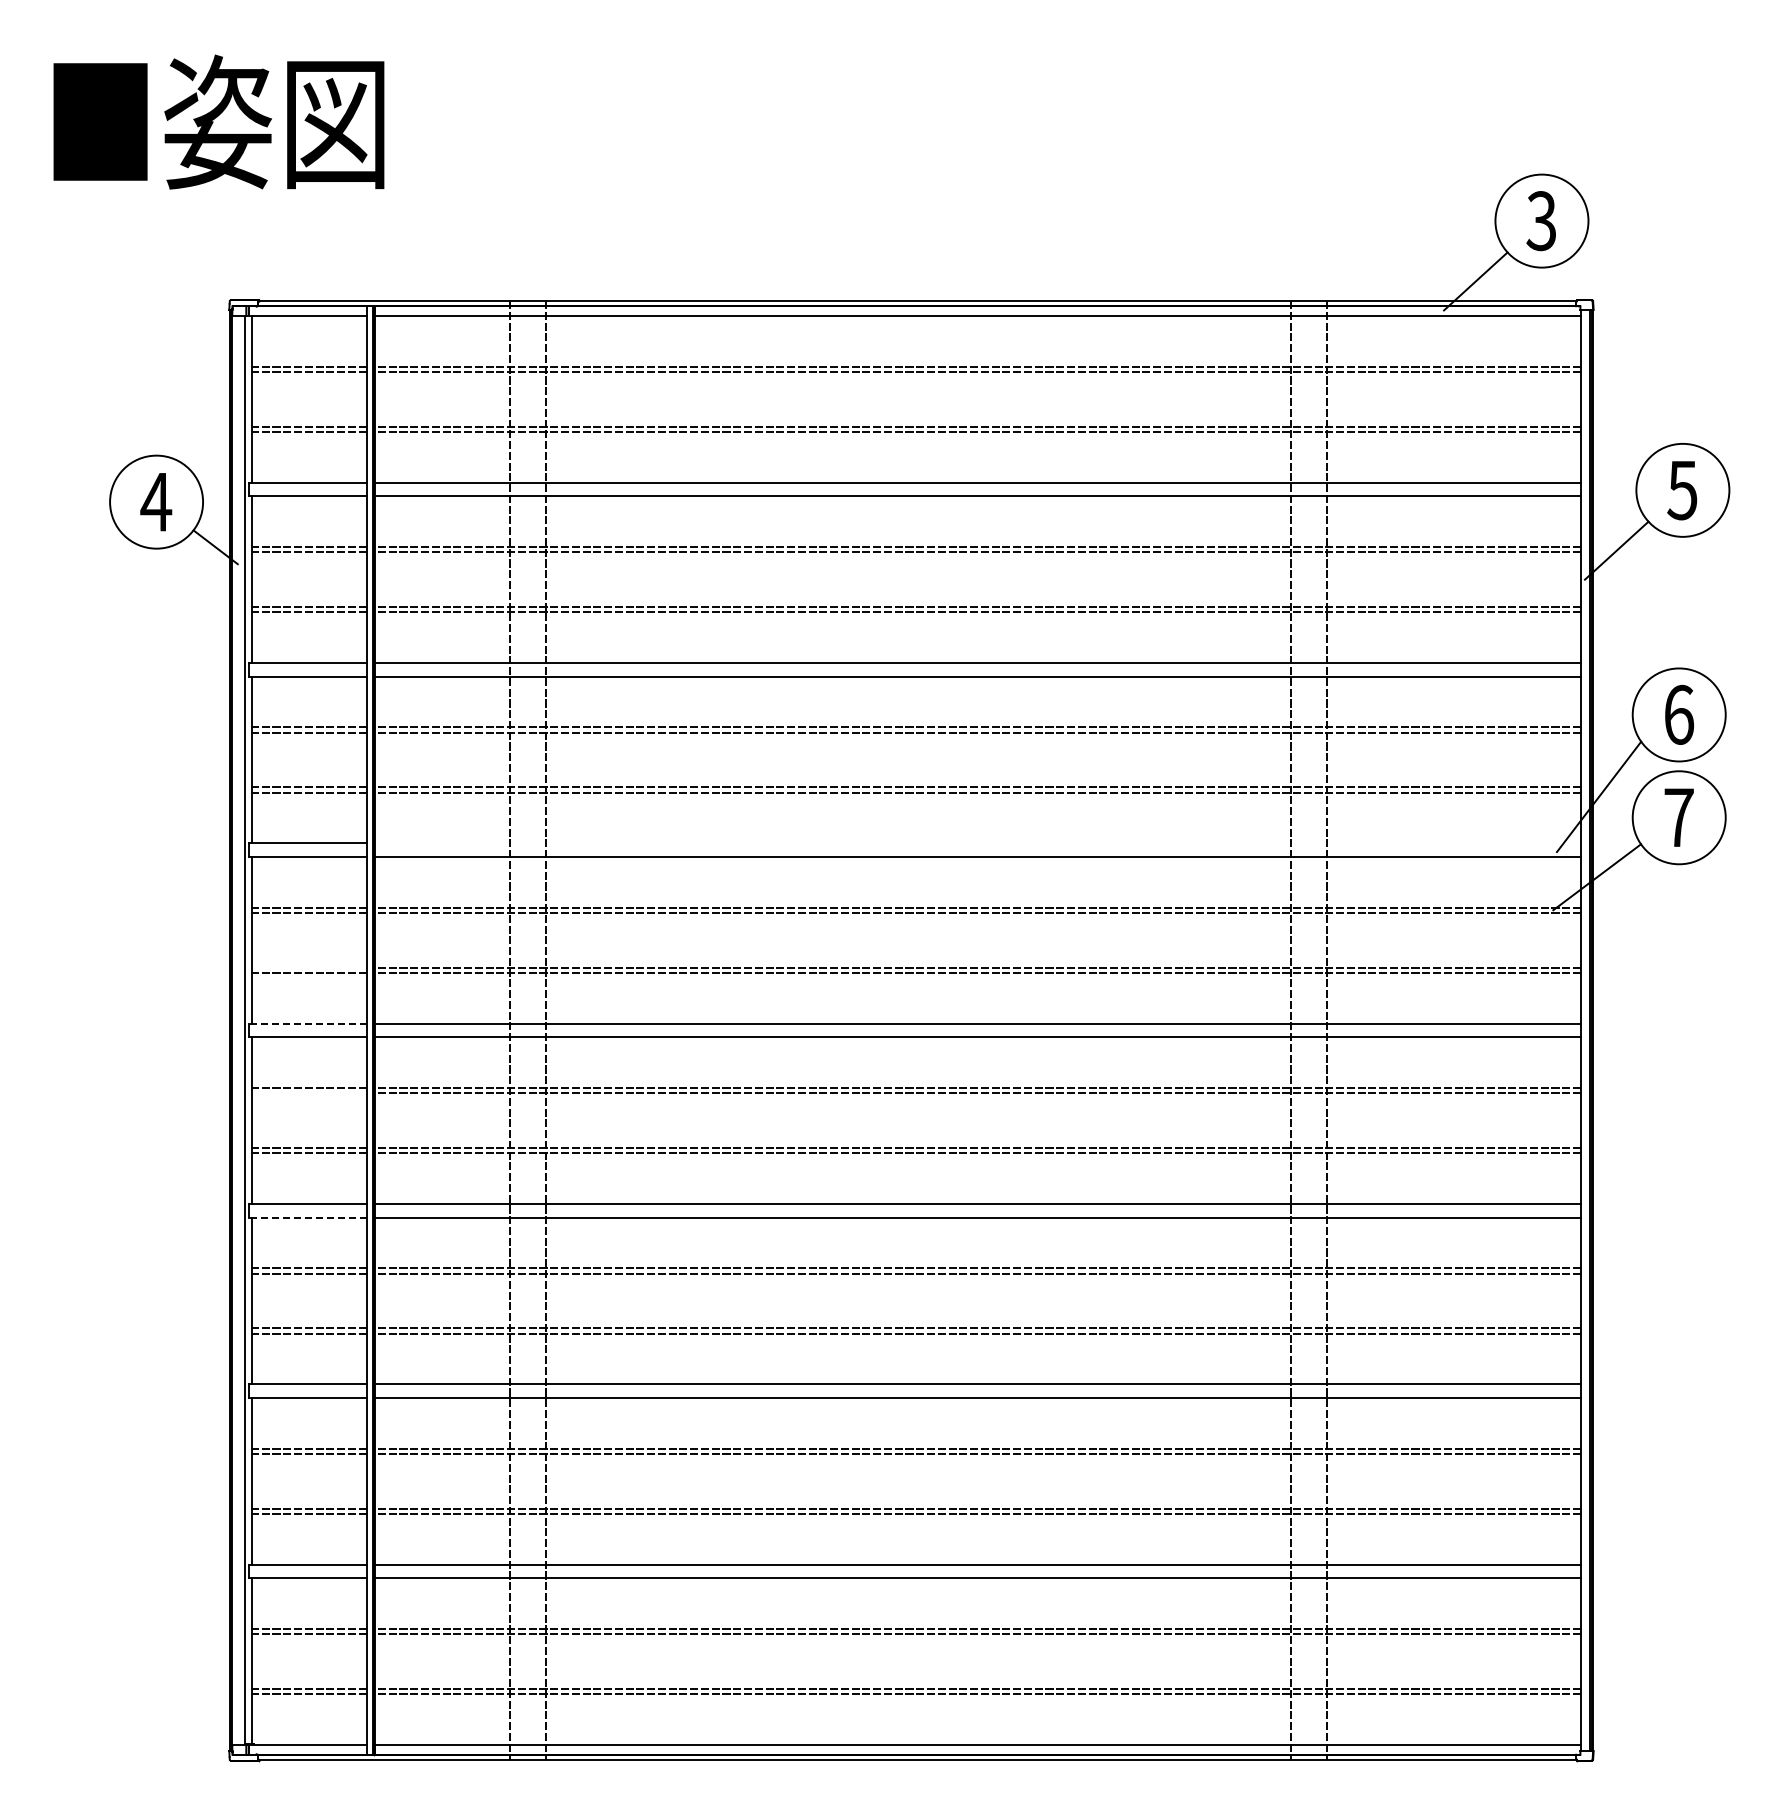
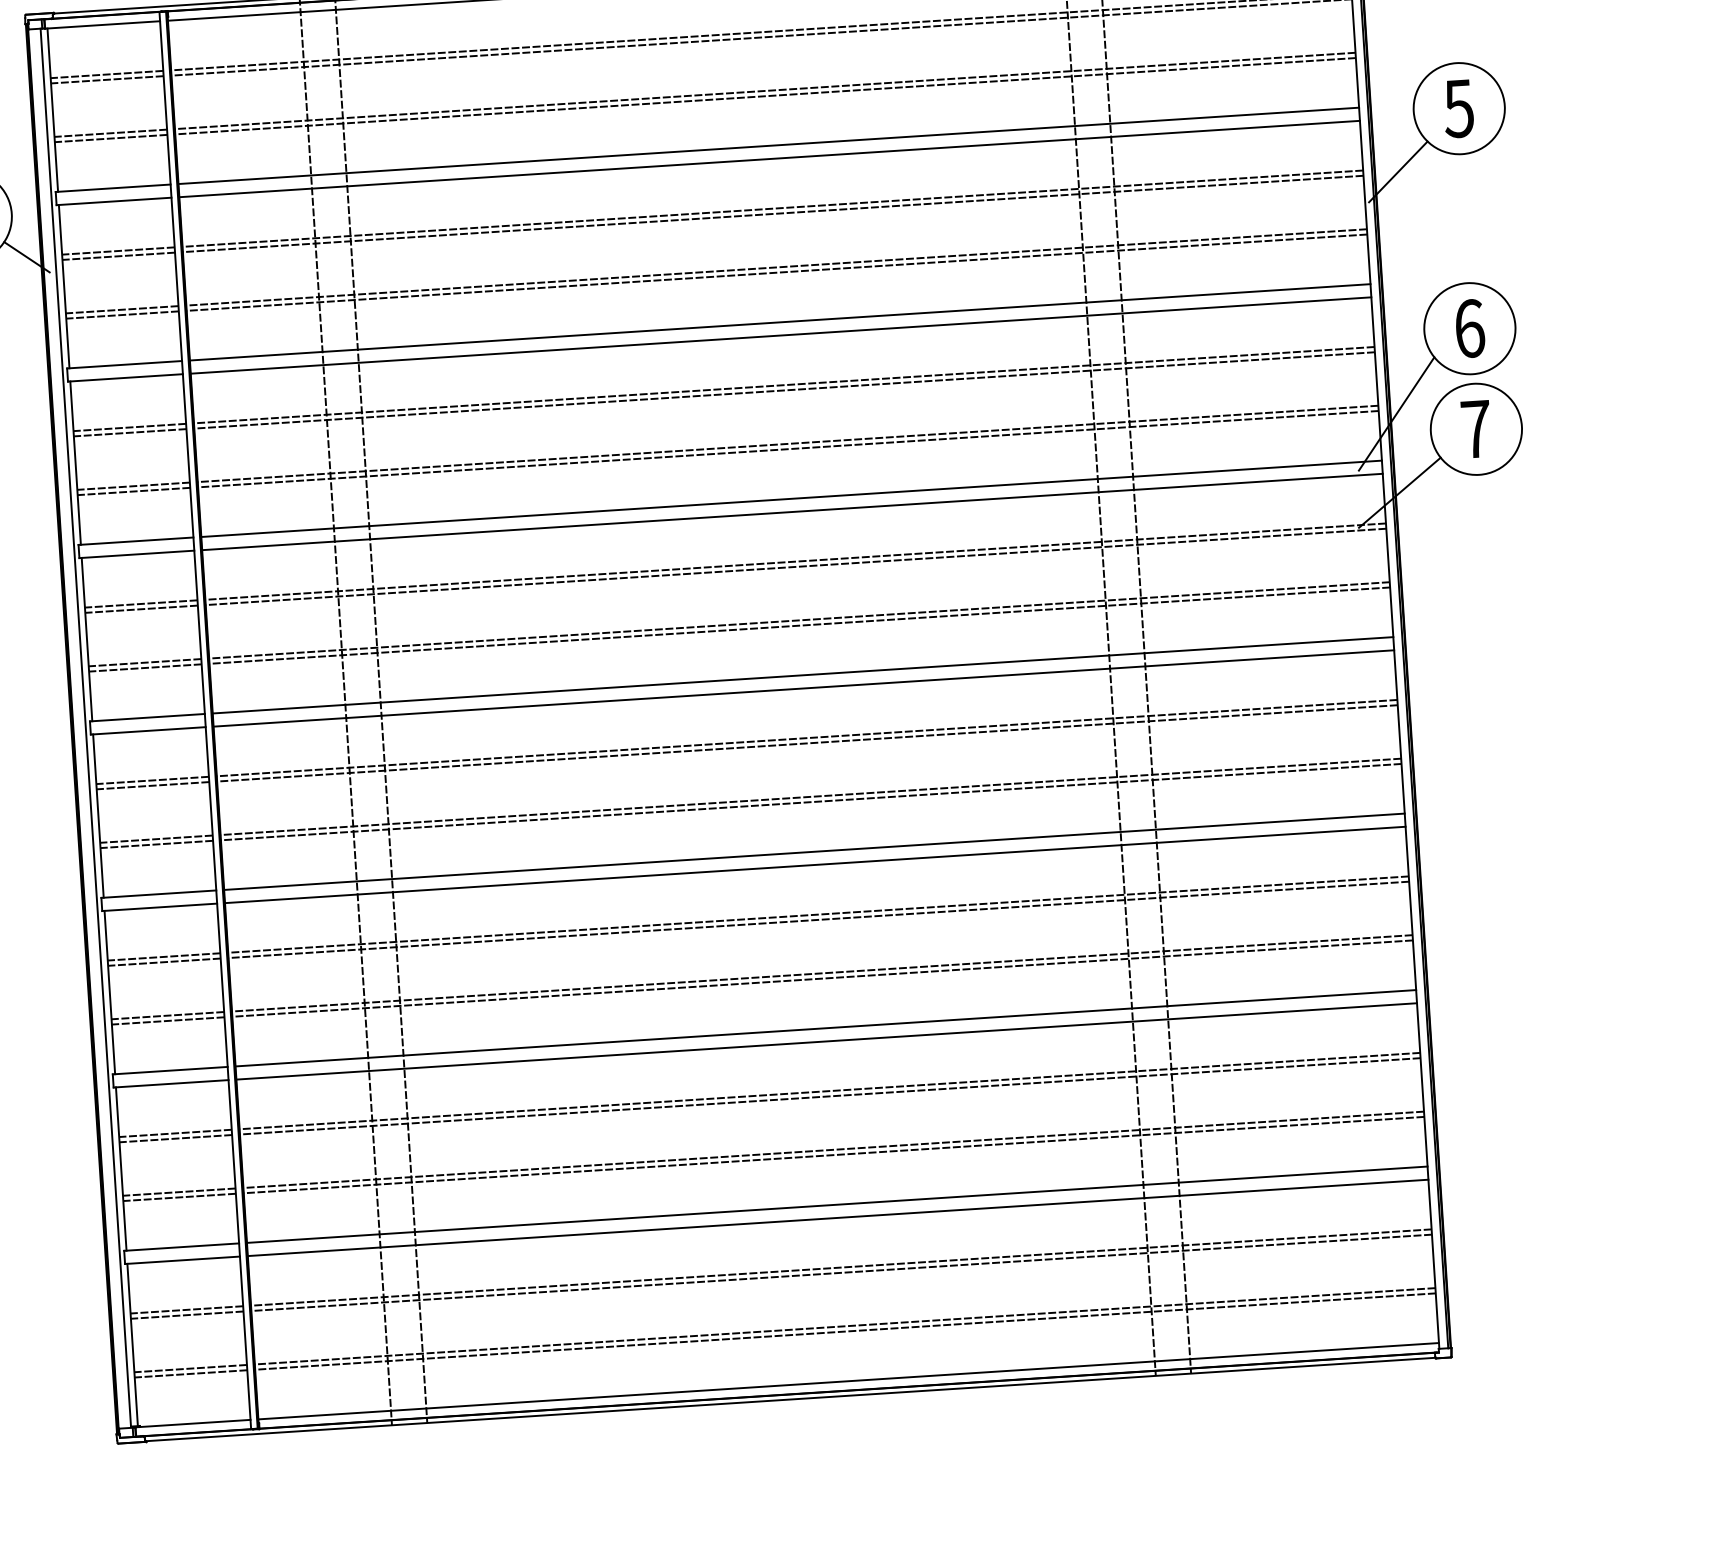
line: (977, 843) -> (791, 498), added
line: (308, 967) -> (144, 662), added
line: (307, 1023) -> (146, 717), dashed -> solid
line: (308, 1093) -> (152, 785), added
line: (307, 1217) -> (159, 907), dashed -> solid

